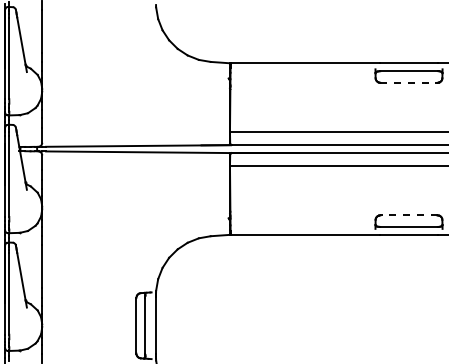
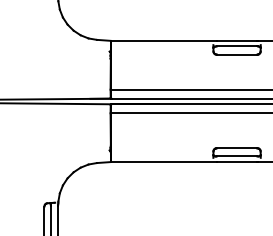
line: (408, 82) -> (236, 54), dashed -> solid
line: (408, 215) -> (236, 148), dashed -> solid

